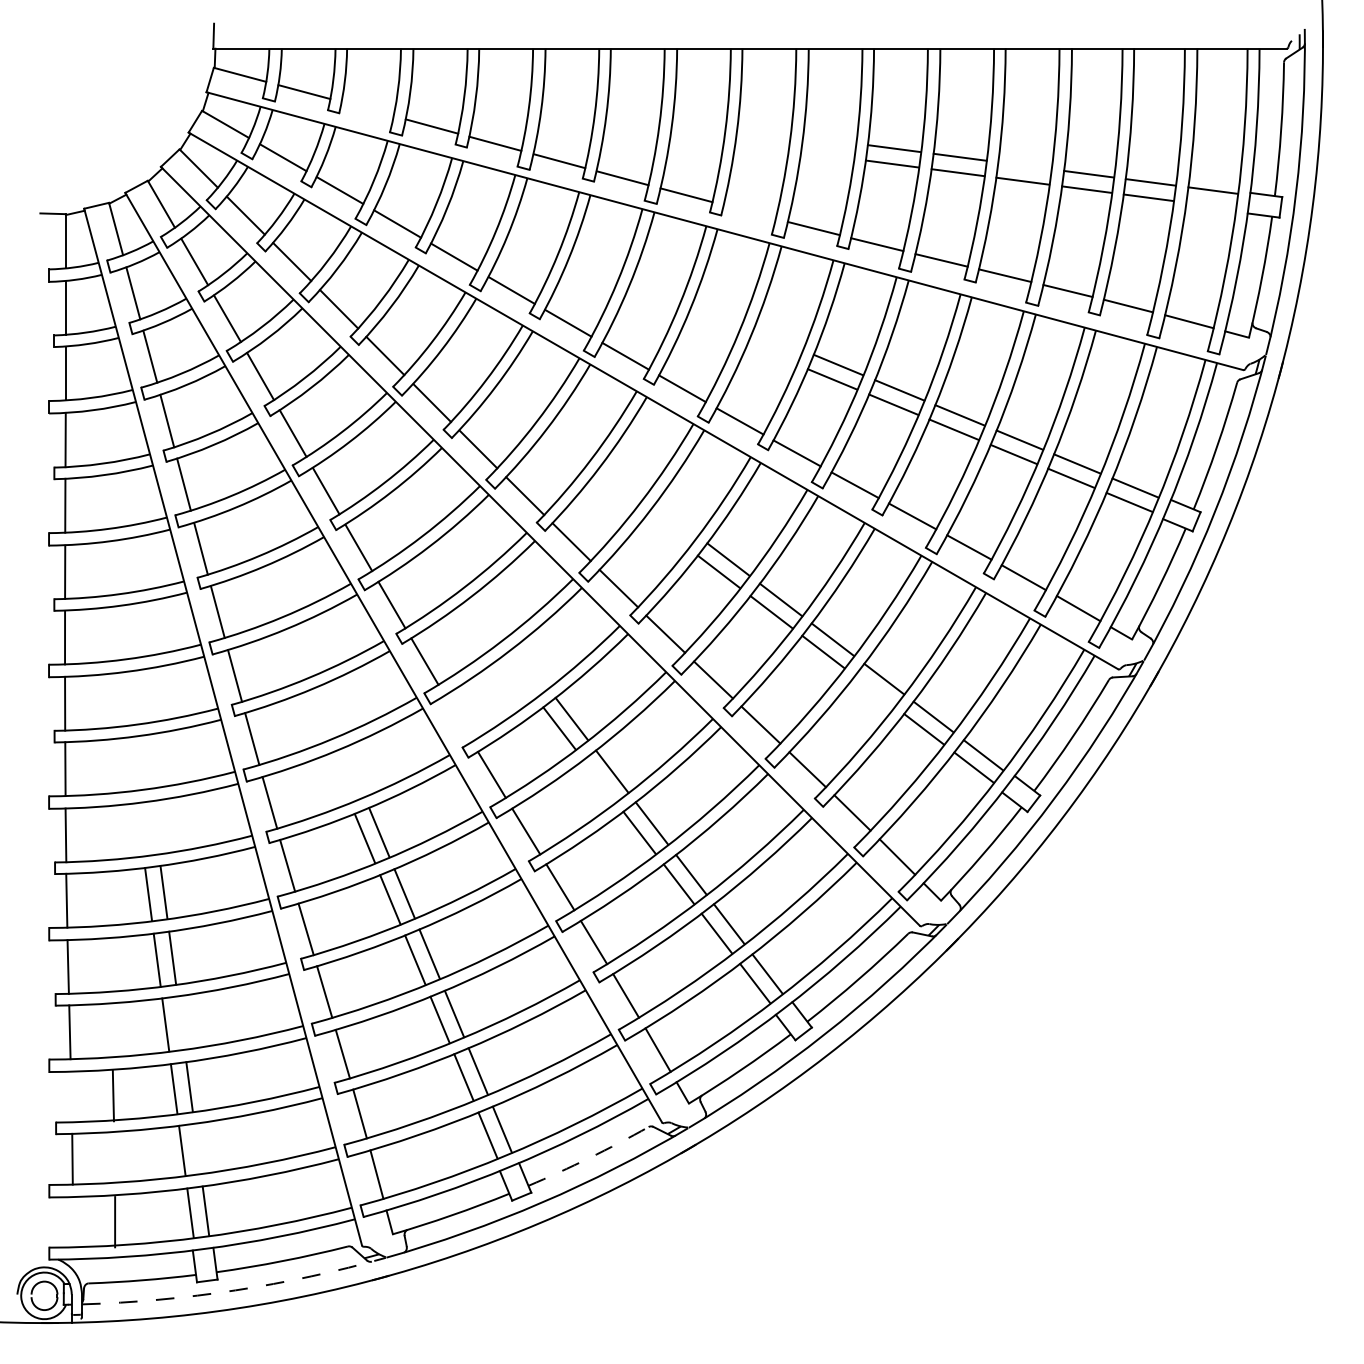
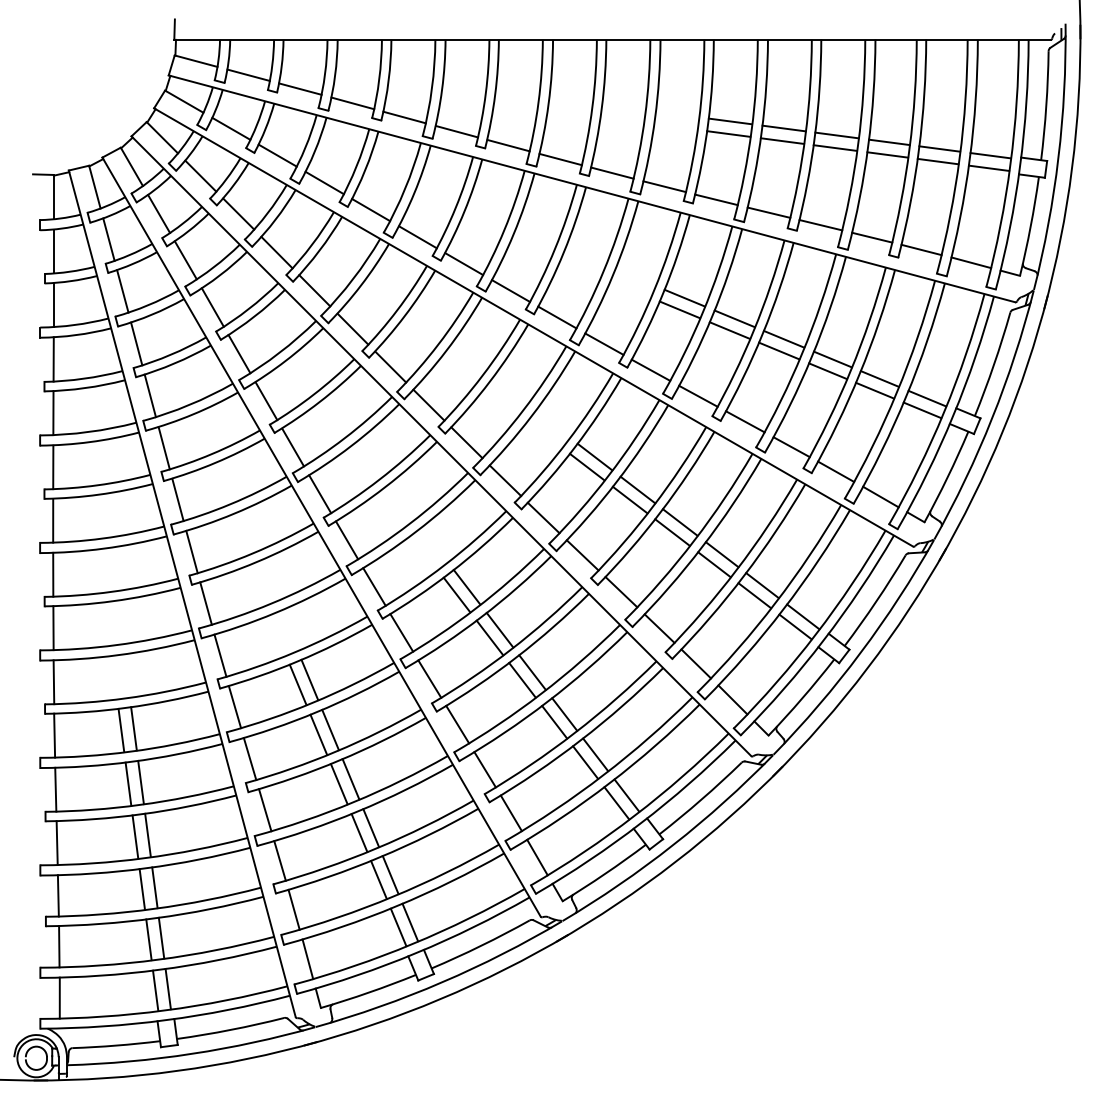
line: (367, 109) -> (300, 89), added
line: (1024, 165) -> (836, 135), added
line: (1210, 205) -> (988, 167), added
line: (749, 211) -> (612, 172), added
line: (874, 691) -> (714, 564), added
line: (458, 718) -> (374, 586), added
line: (599, 781) -> (489, 638), added
line: (180, 1022) -> (147, 835), added
line: (112, 1095) -> (57, 895), moved
line: (197, 1148) -> (161, 937), added
arc: (589, 1158) -> (481, 946), dashed -> solid
line: (115, 1222) -> (60, 998), moved
arc: (235, 1290) -> (192, 1053), dashed -> solid

